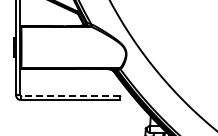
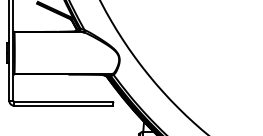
line: (70, 95) -> (63, 101), dashed -> solid

